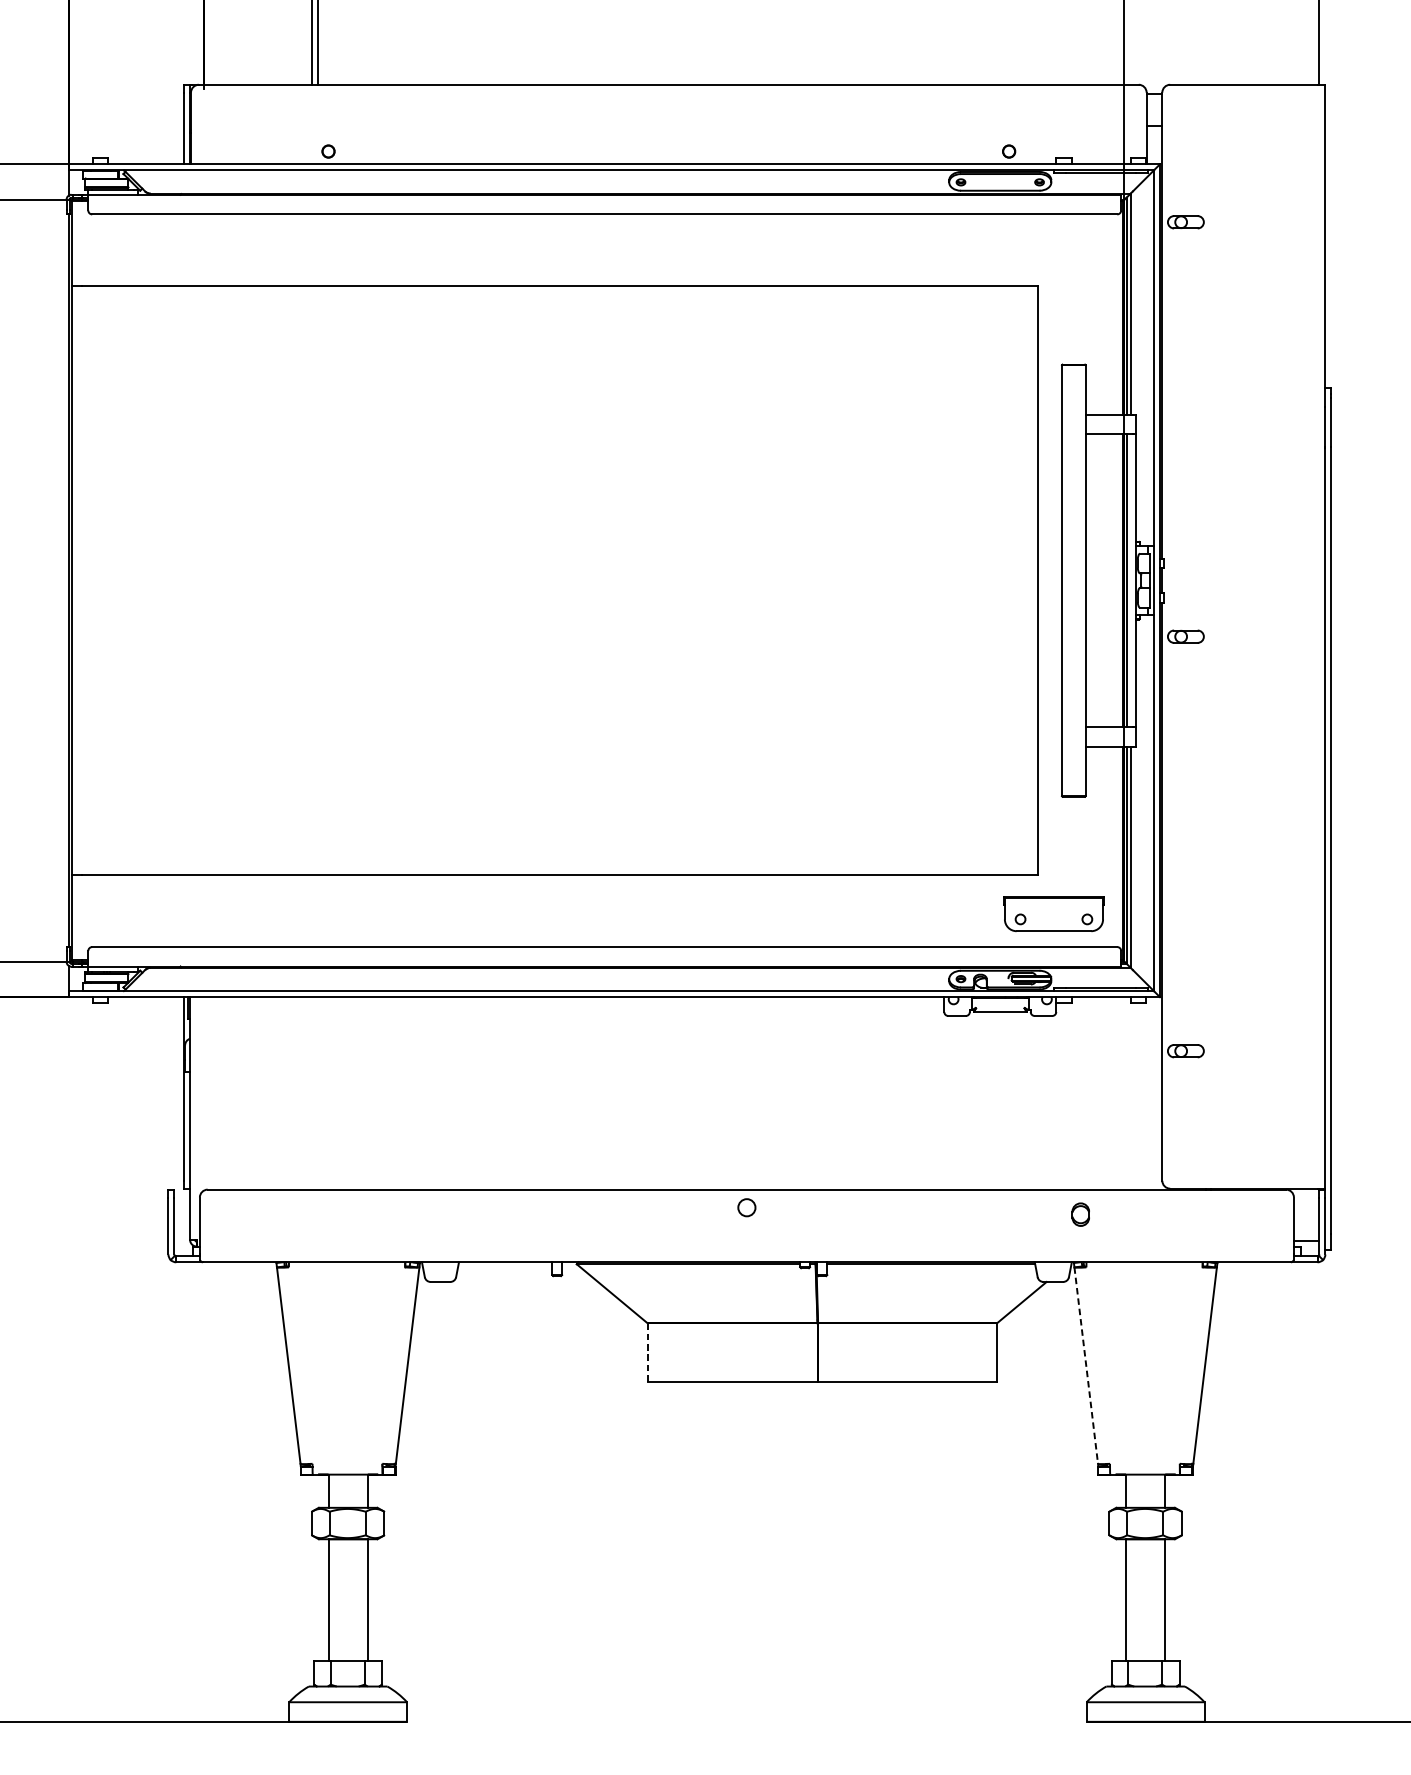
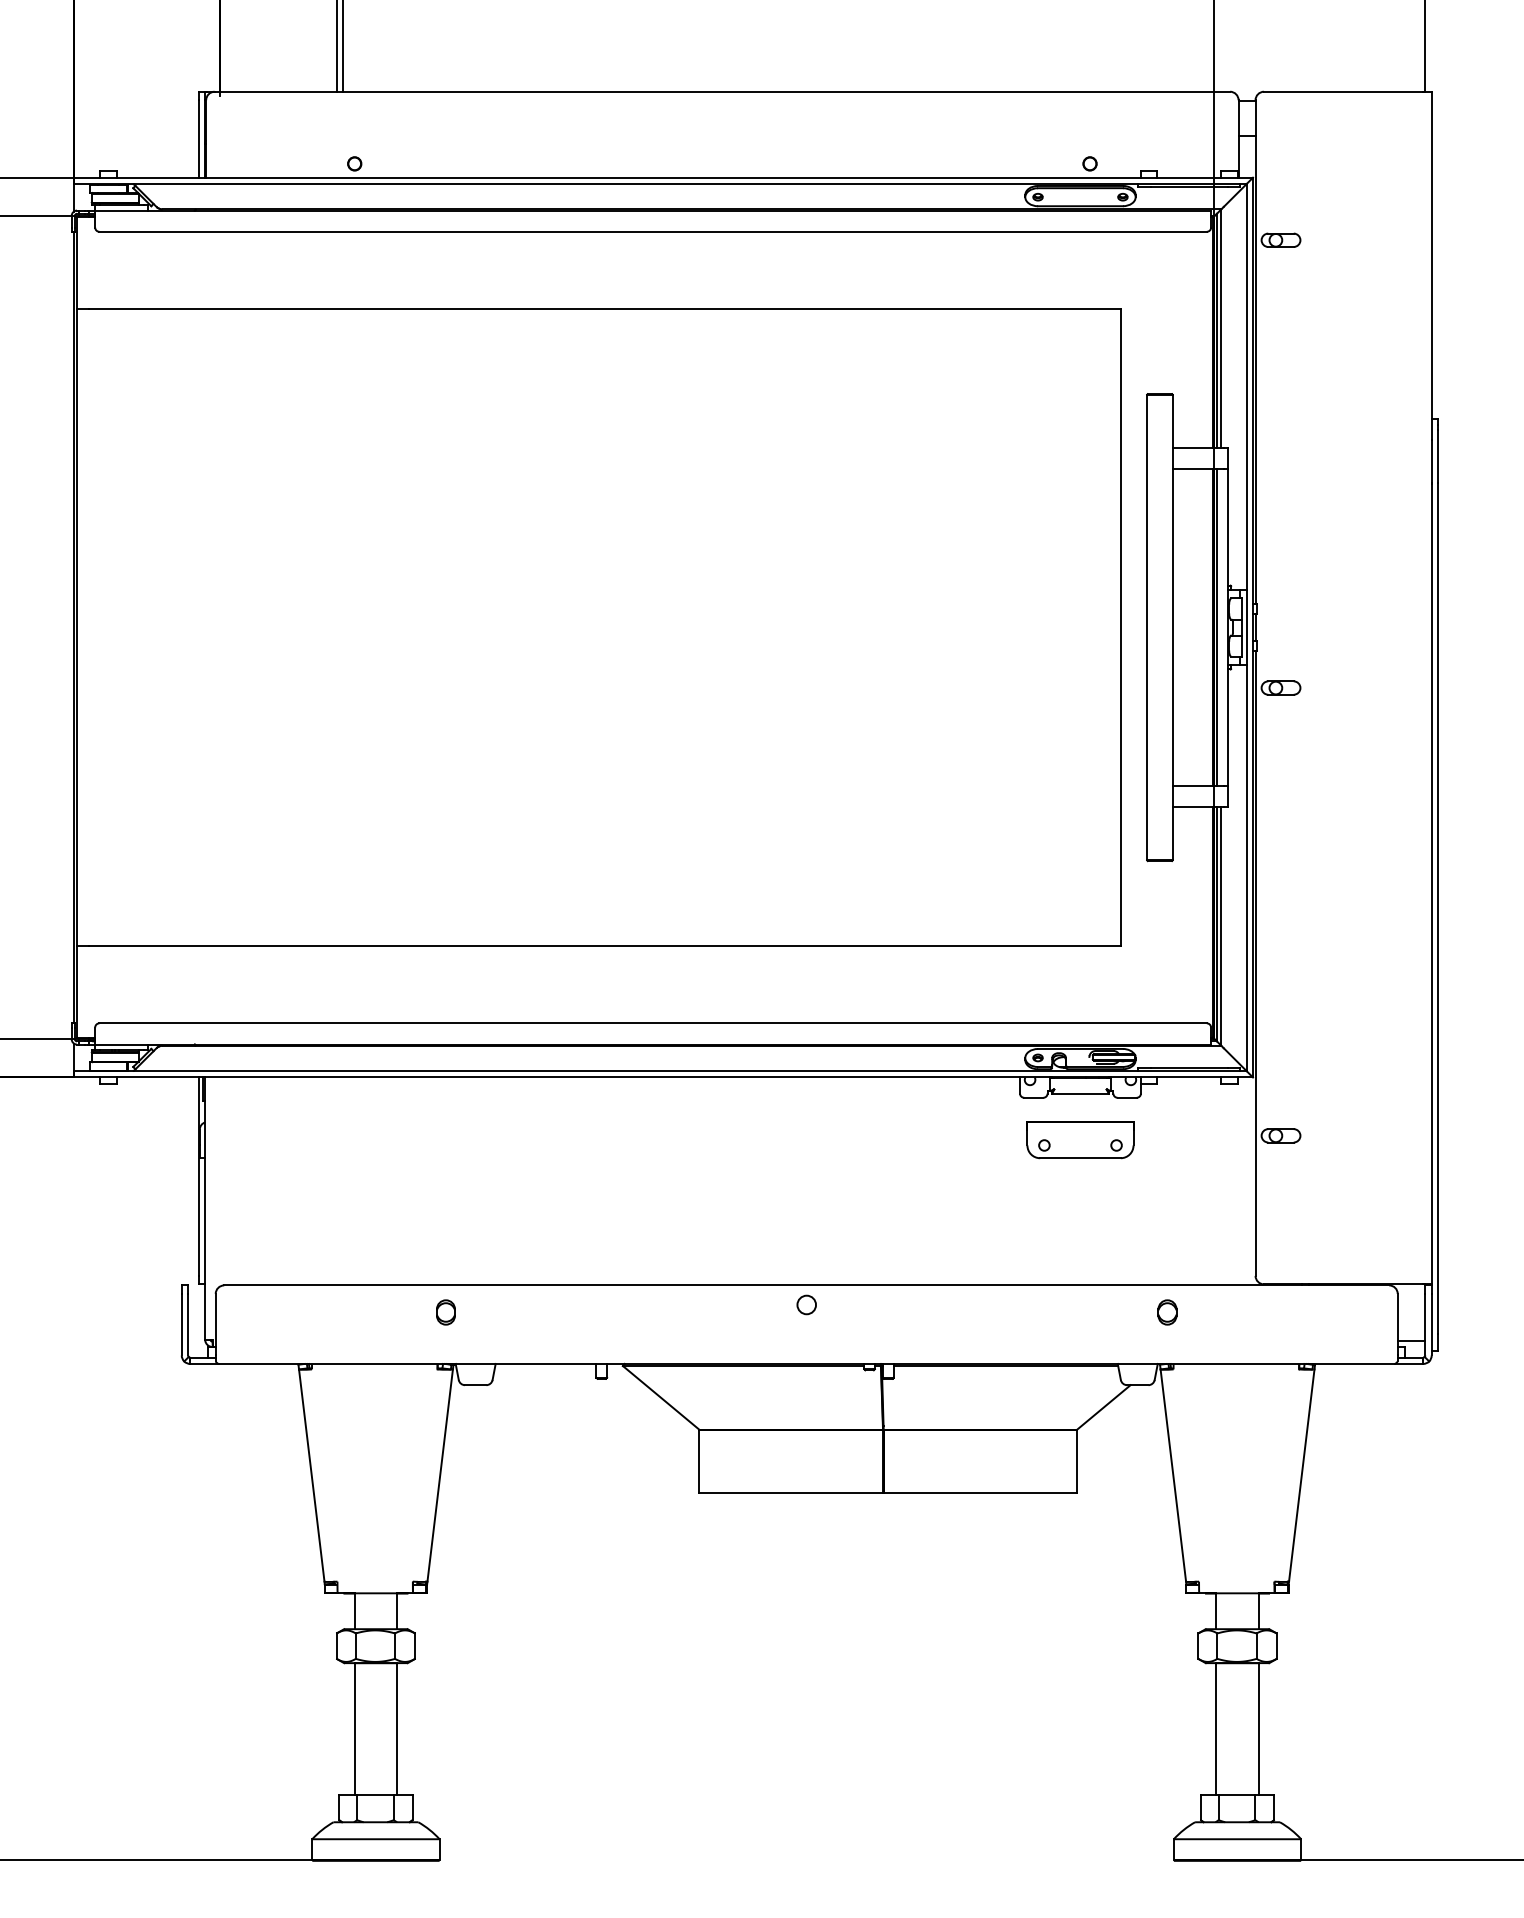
part: (1053, 914) -> (1080, 1140), moved
part: (412, 1214) -> (445, 1312), added
line: (647, 1352) -> (699, 1461), dashed -> solid
line: (1086, 1365) -> (1173, 1475), dashed -> solid

